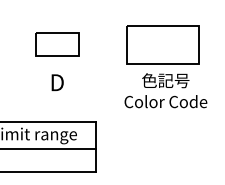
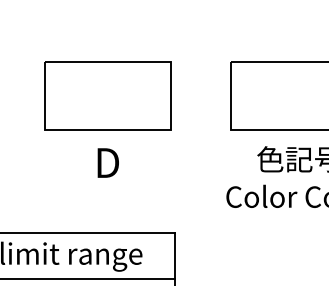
part: (57, 44) -> (107, 95), size x1.67

